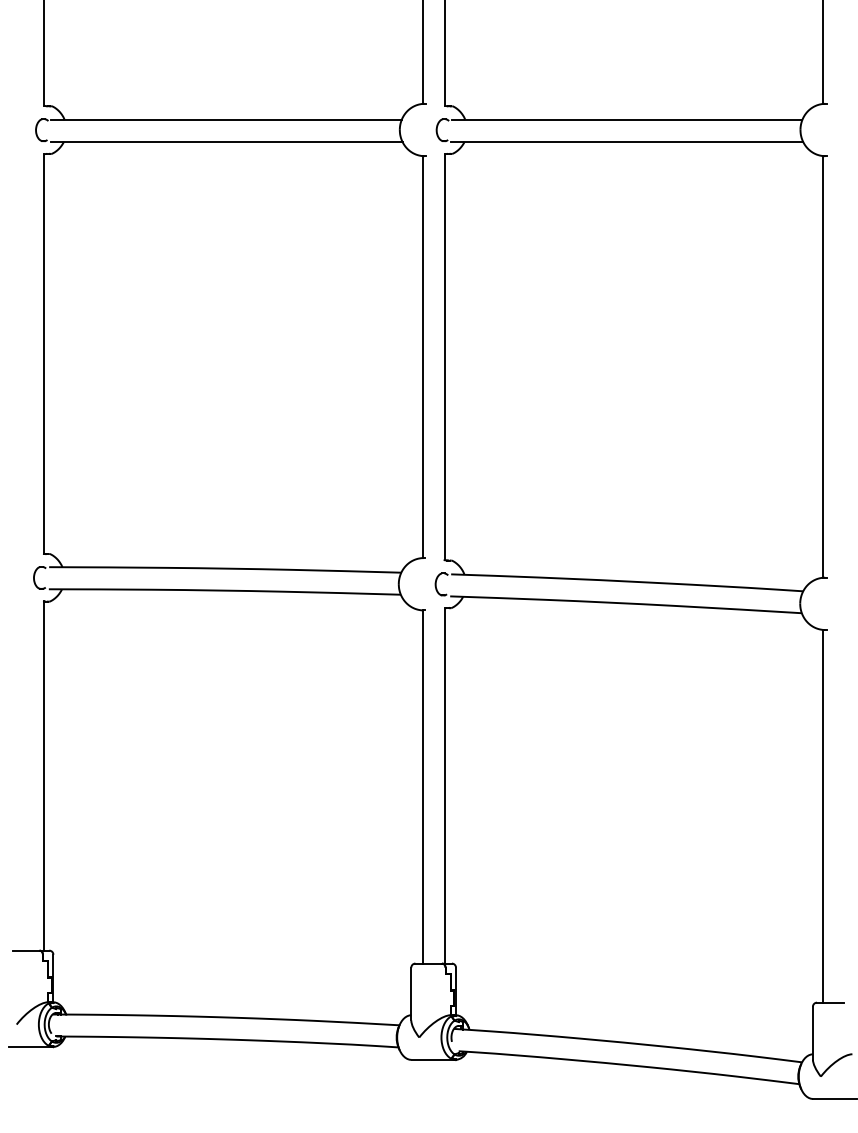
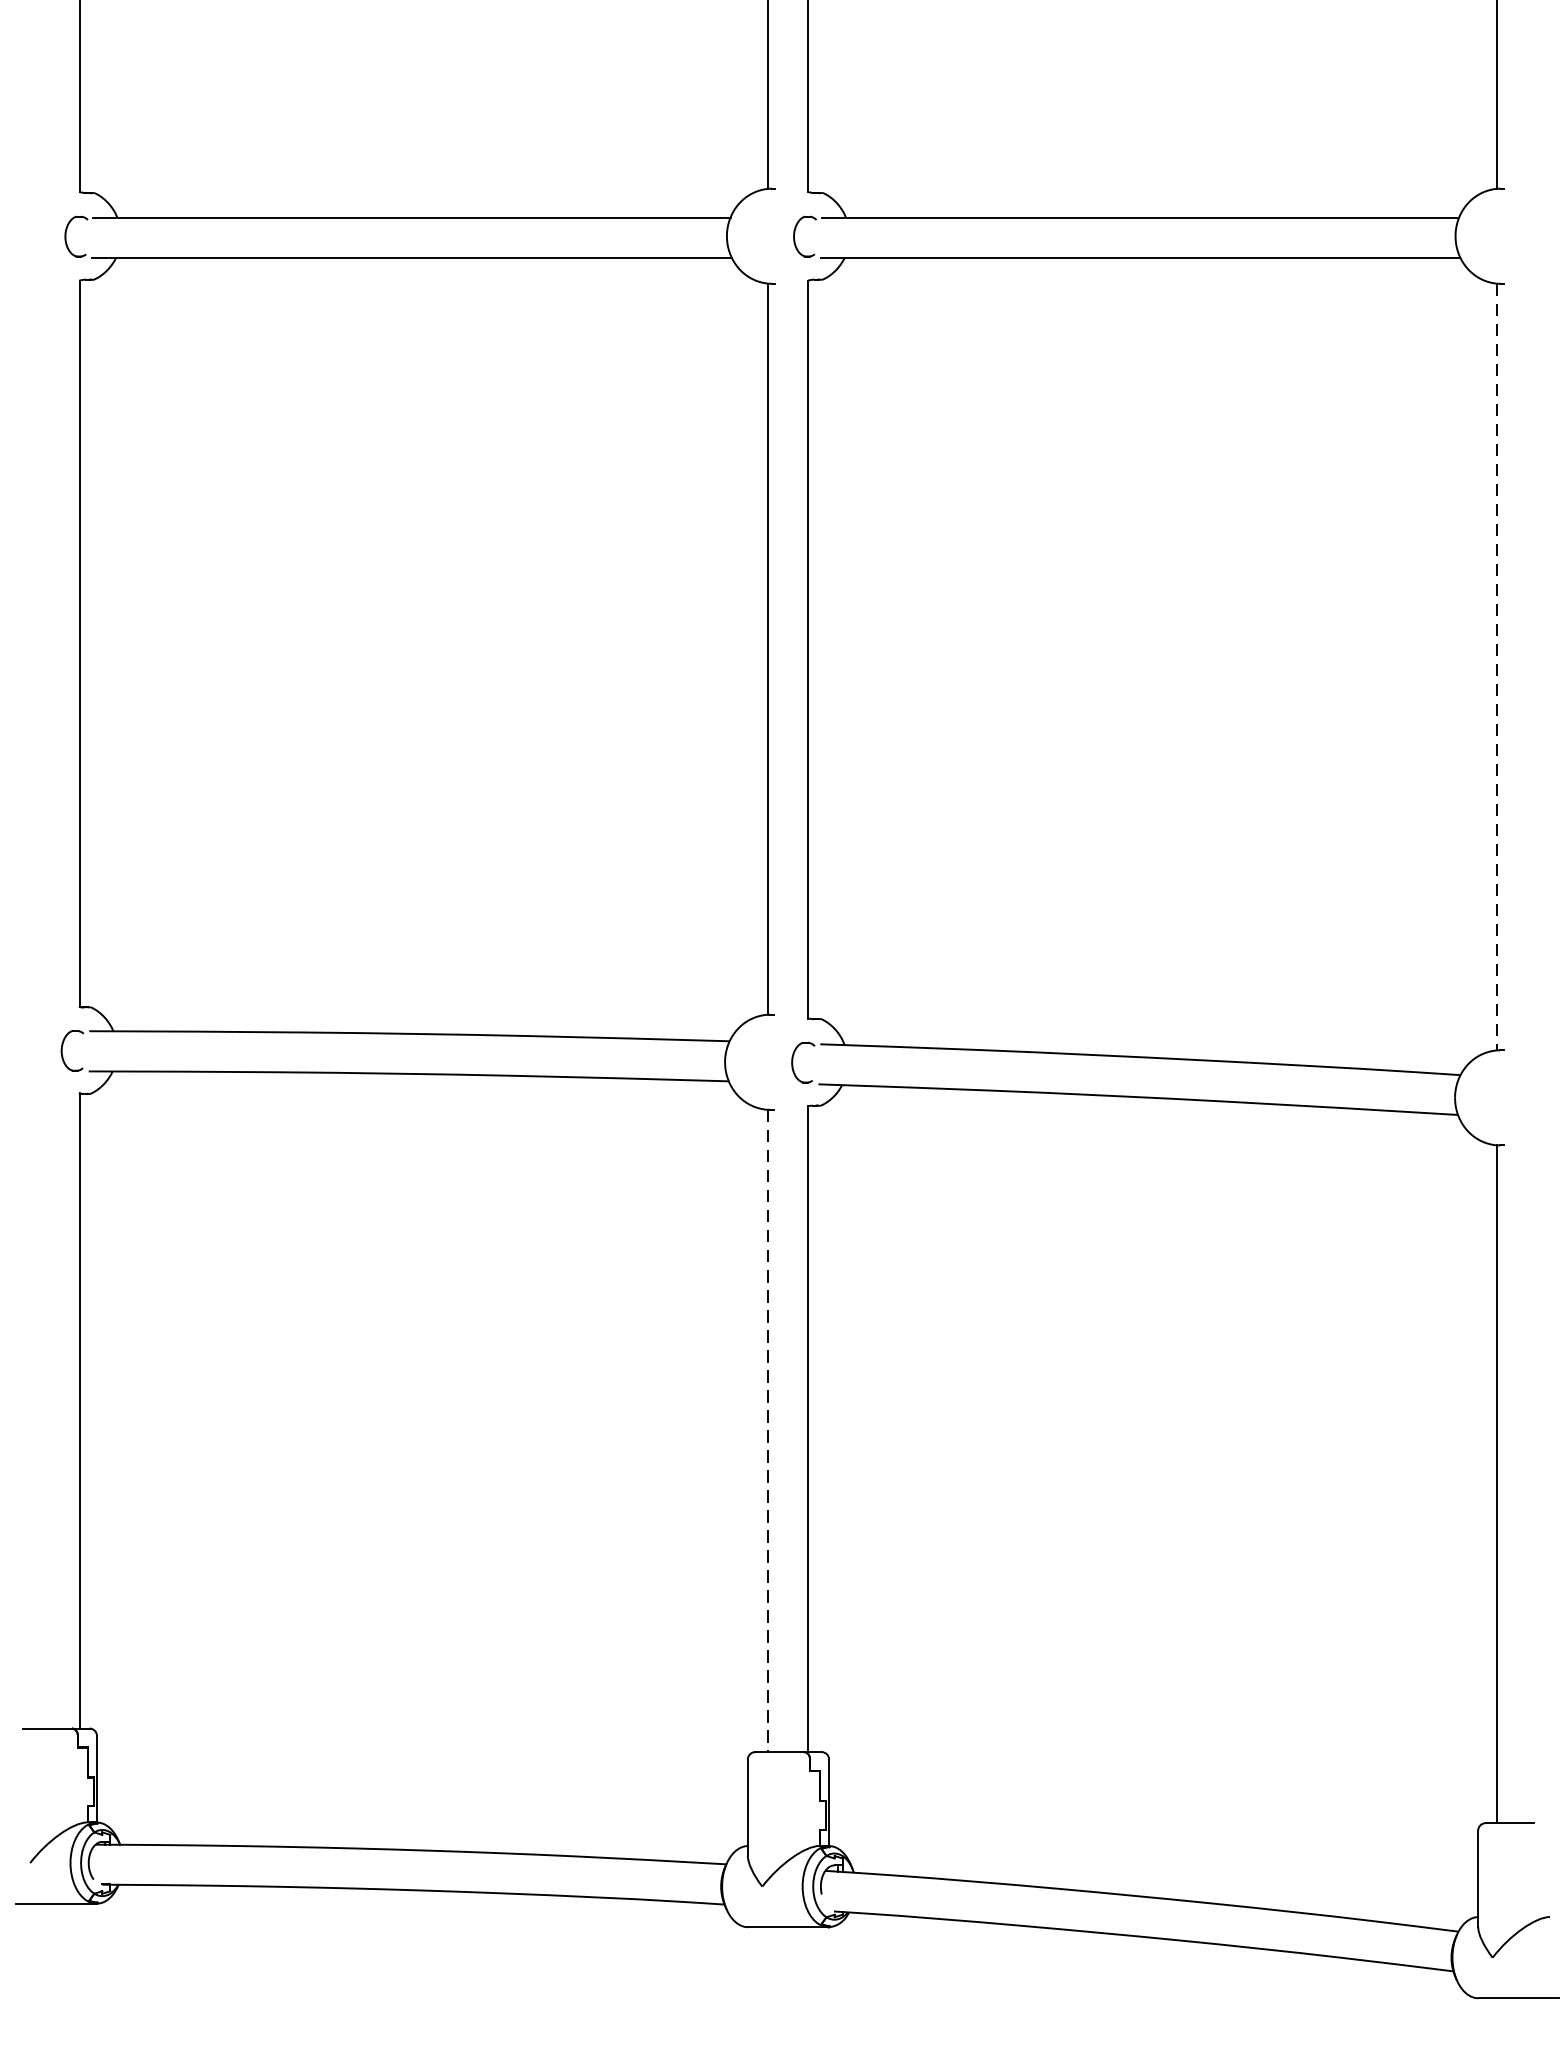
line: (823, 366) -> (1497, 666), solid -> dashed
line: (422, 786) -> (768, 1430), solid -> dashed

